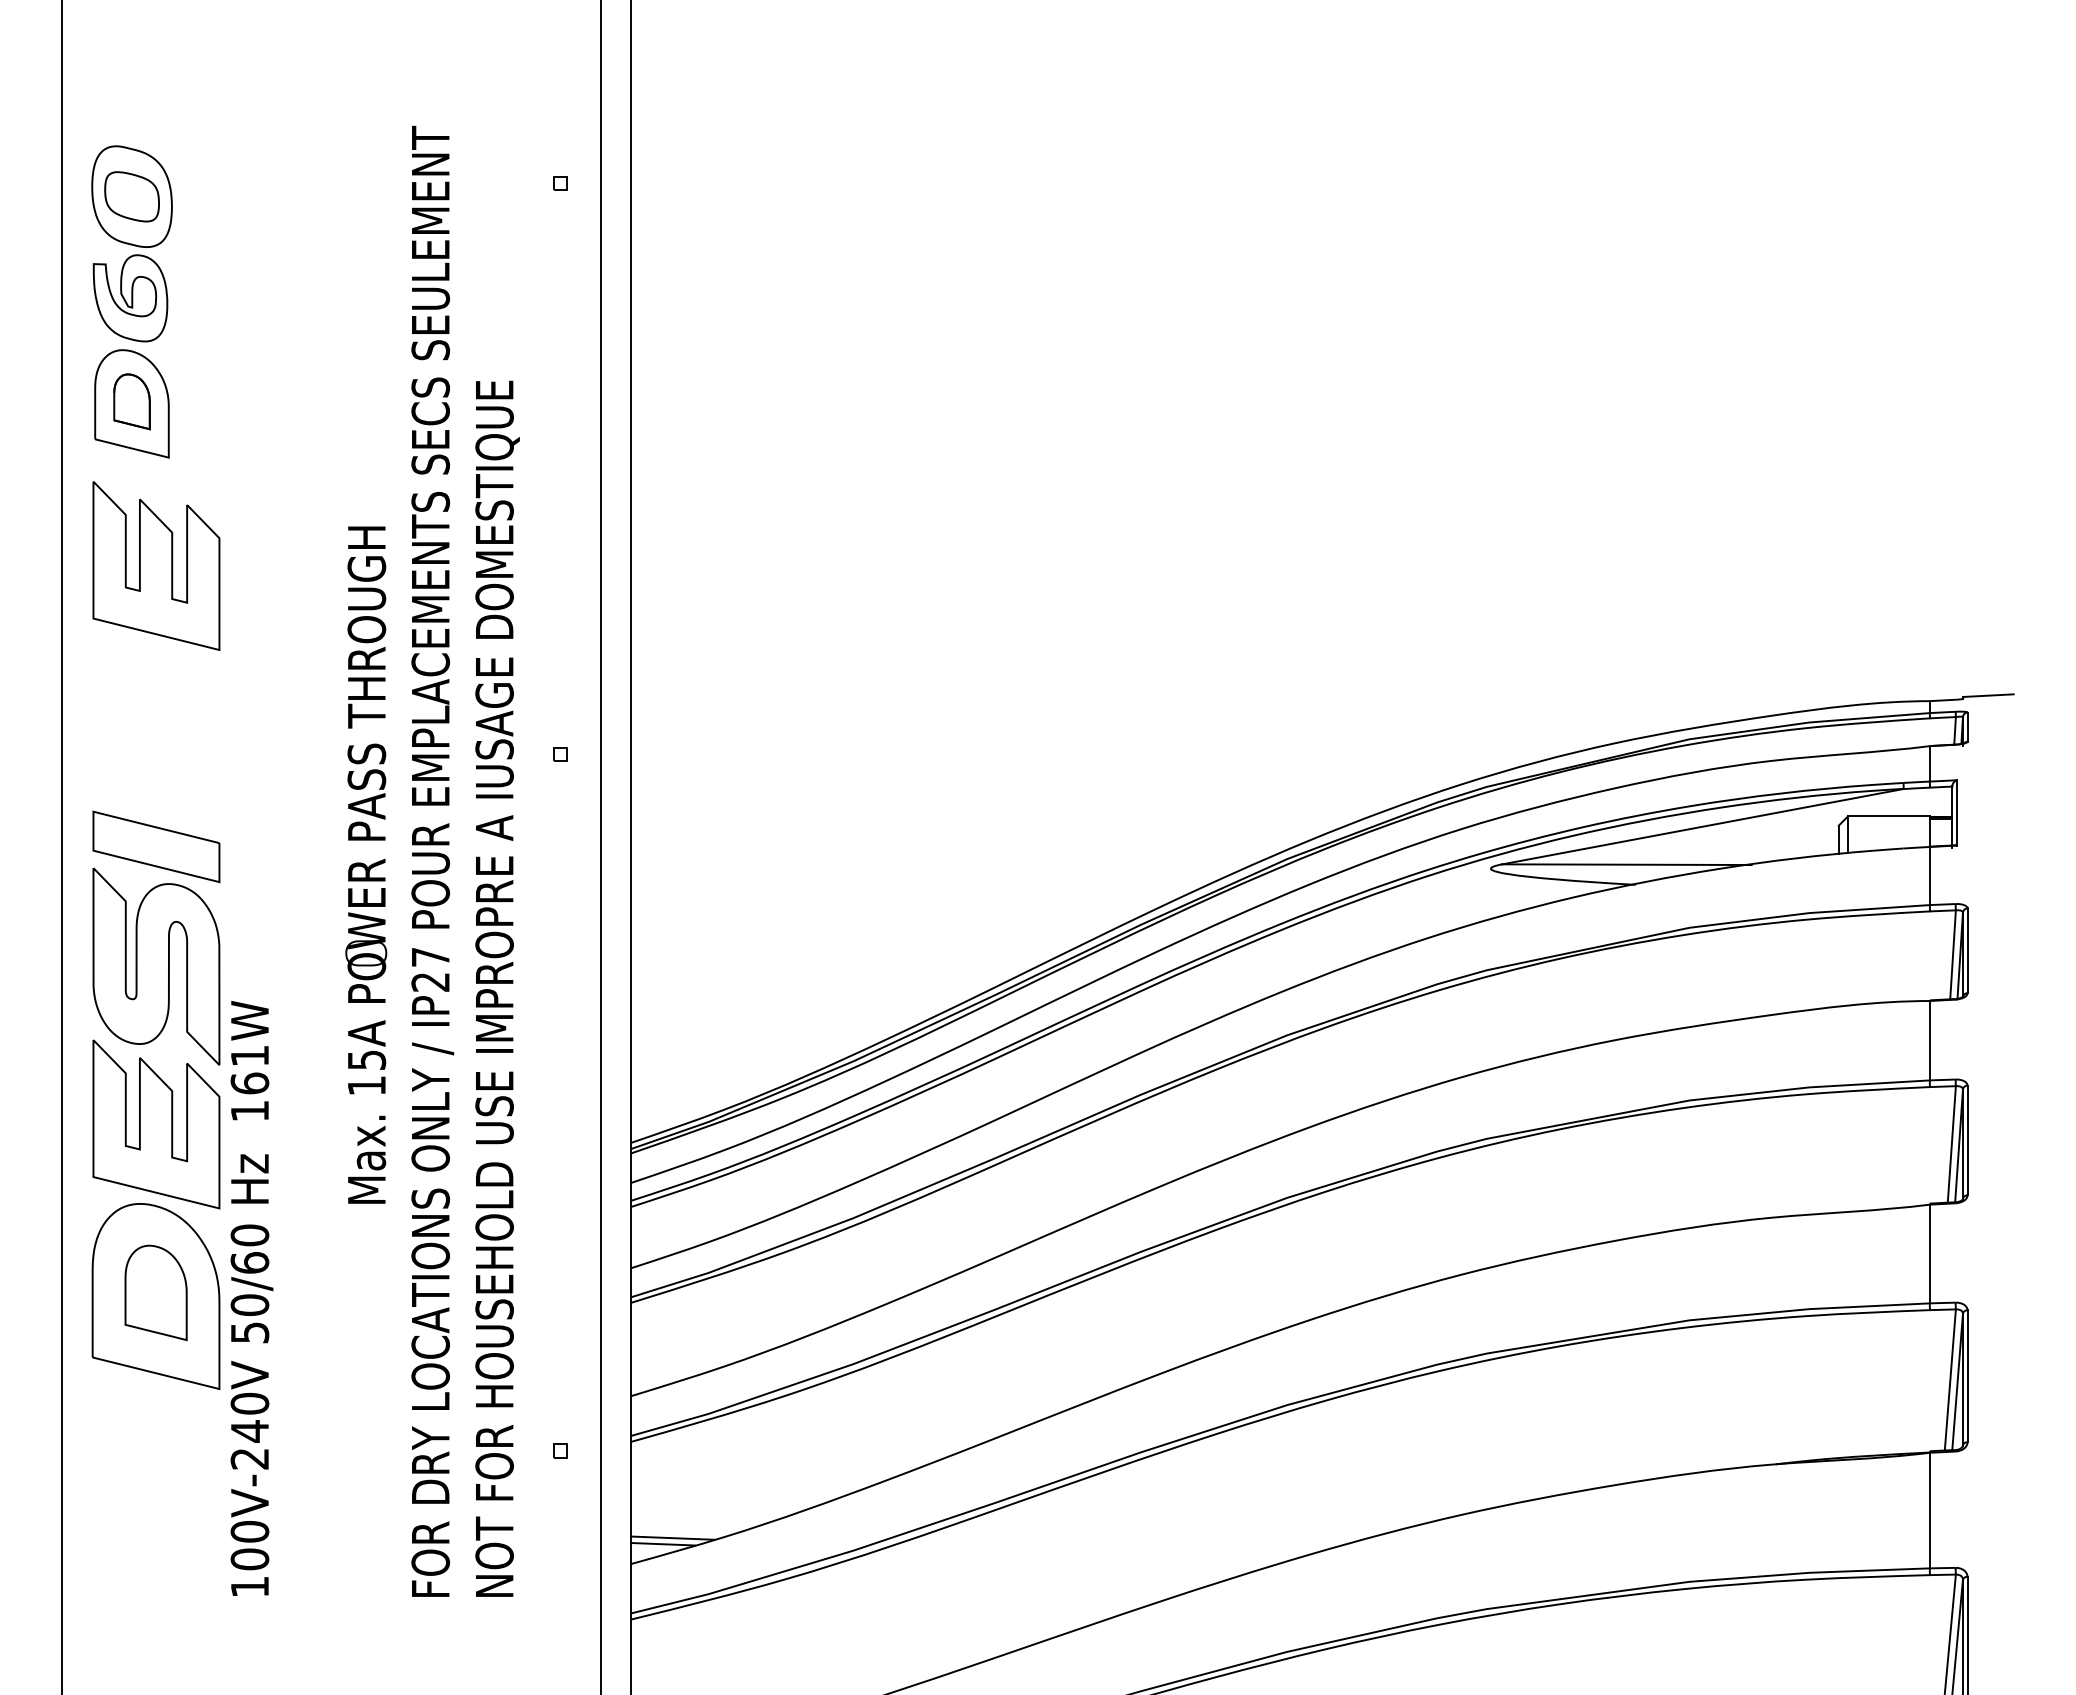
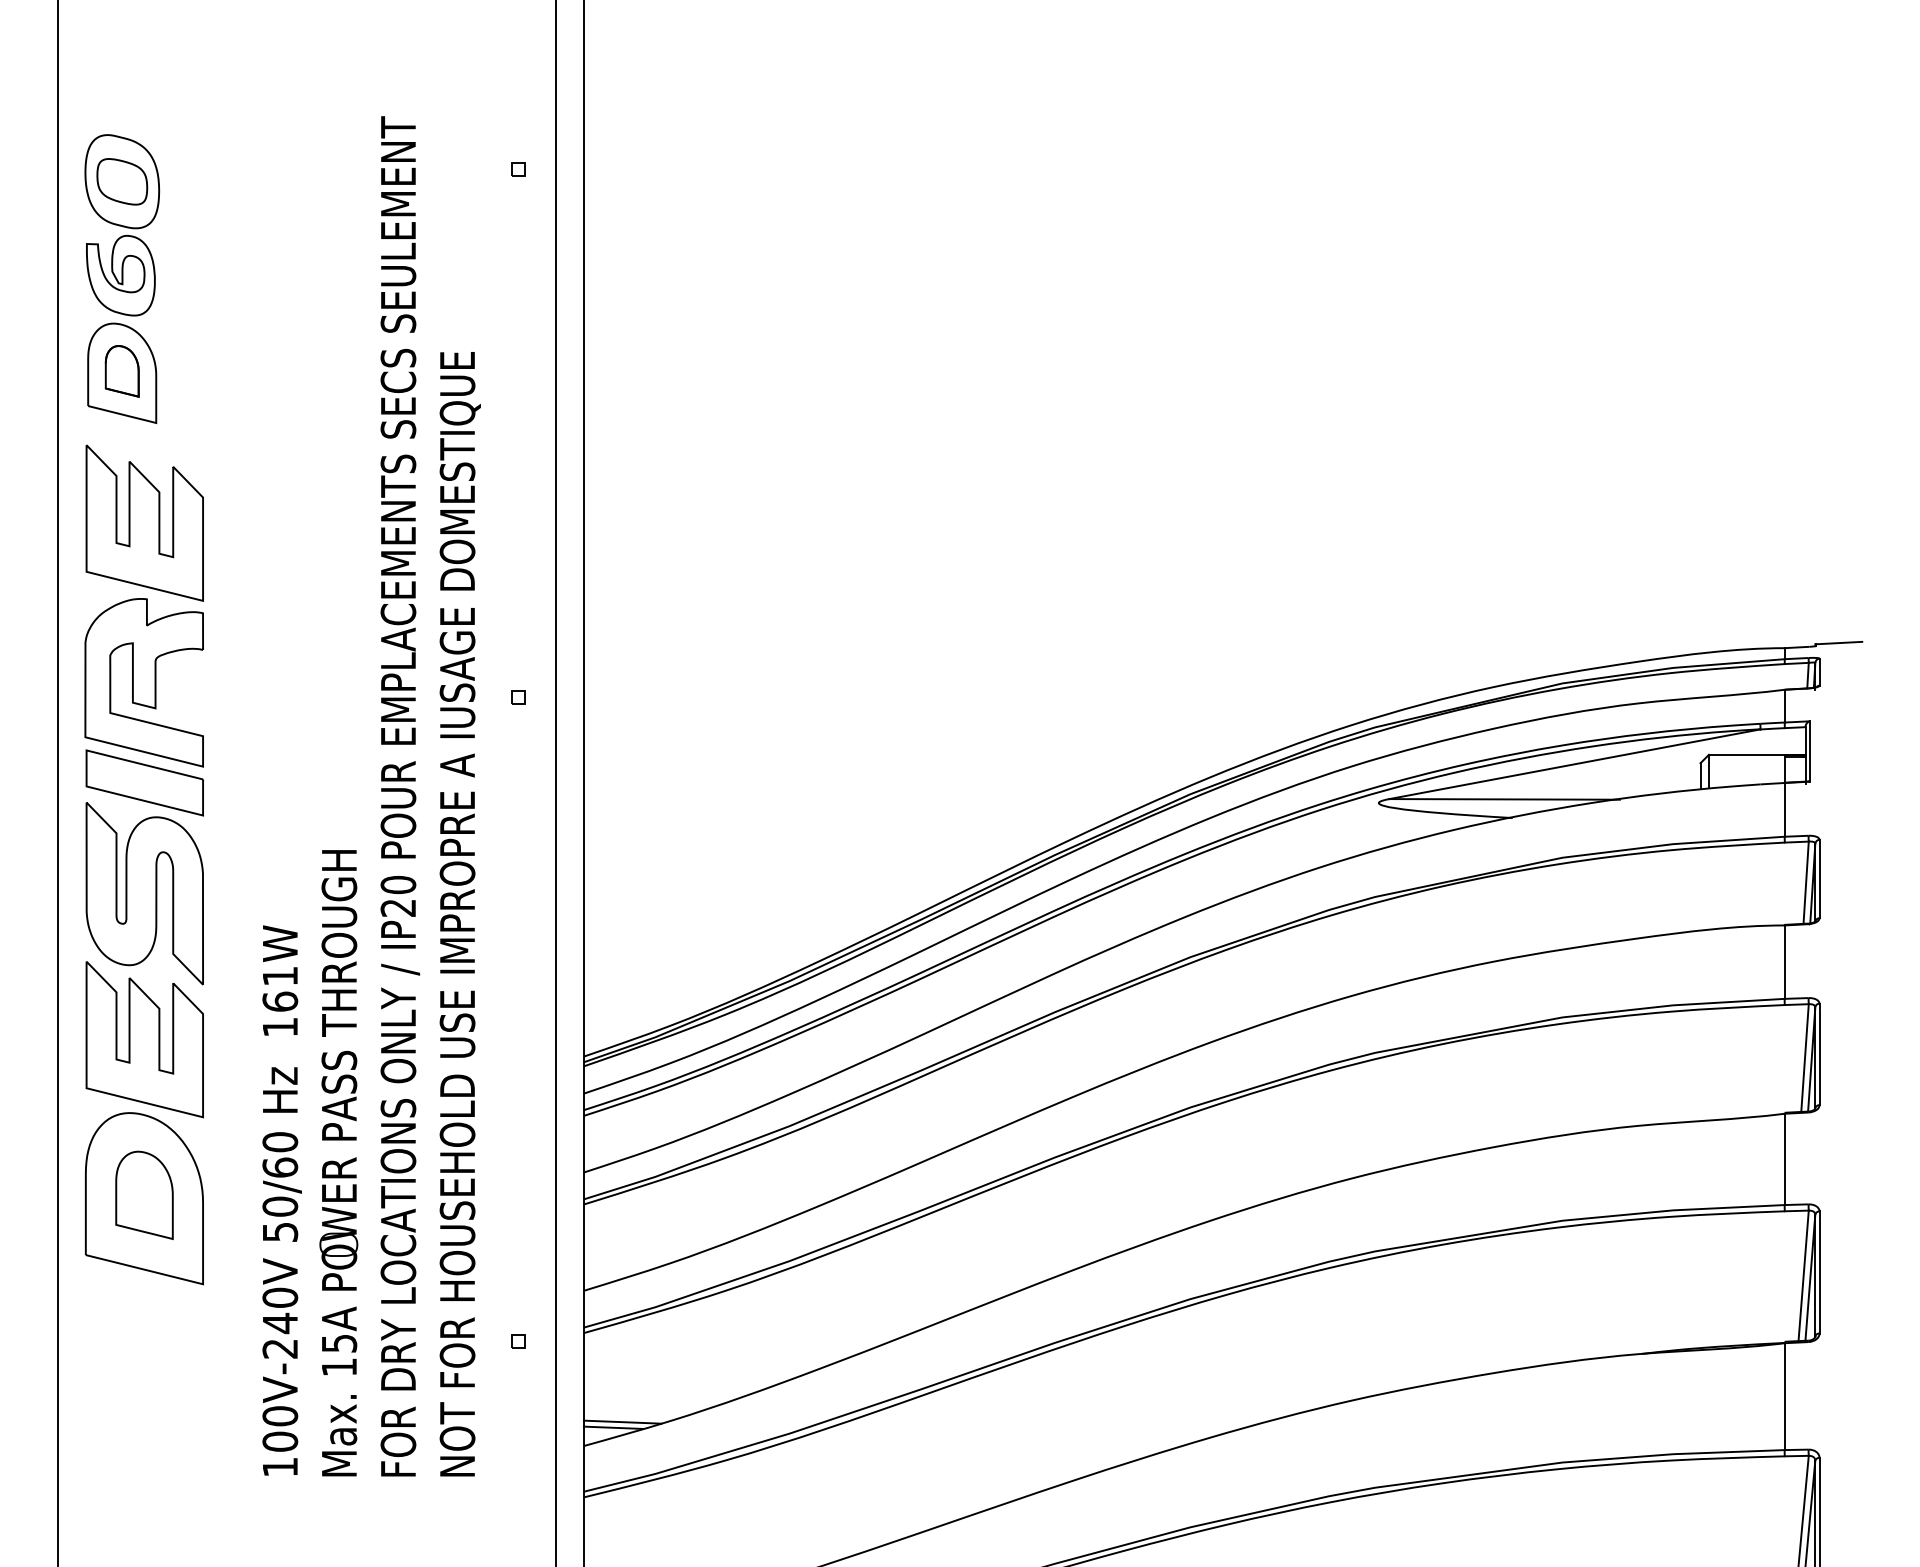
part: (155, 738) -> (143, 682), added
part: (366, 864) -> (339, 1162), moved
text: (430, 957) -> (398, 885), IP27 -> IP20
text: (251, 1298) -> (281, 1200), moved

